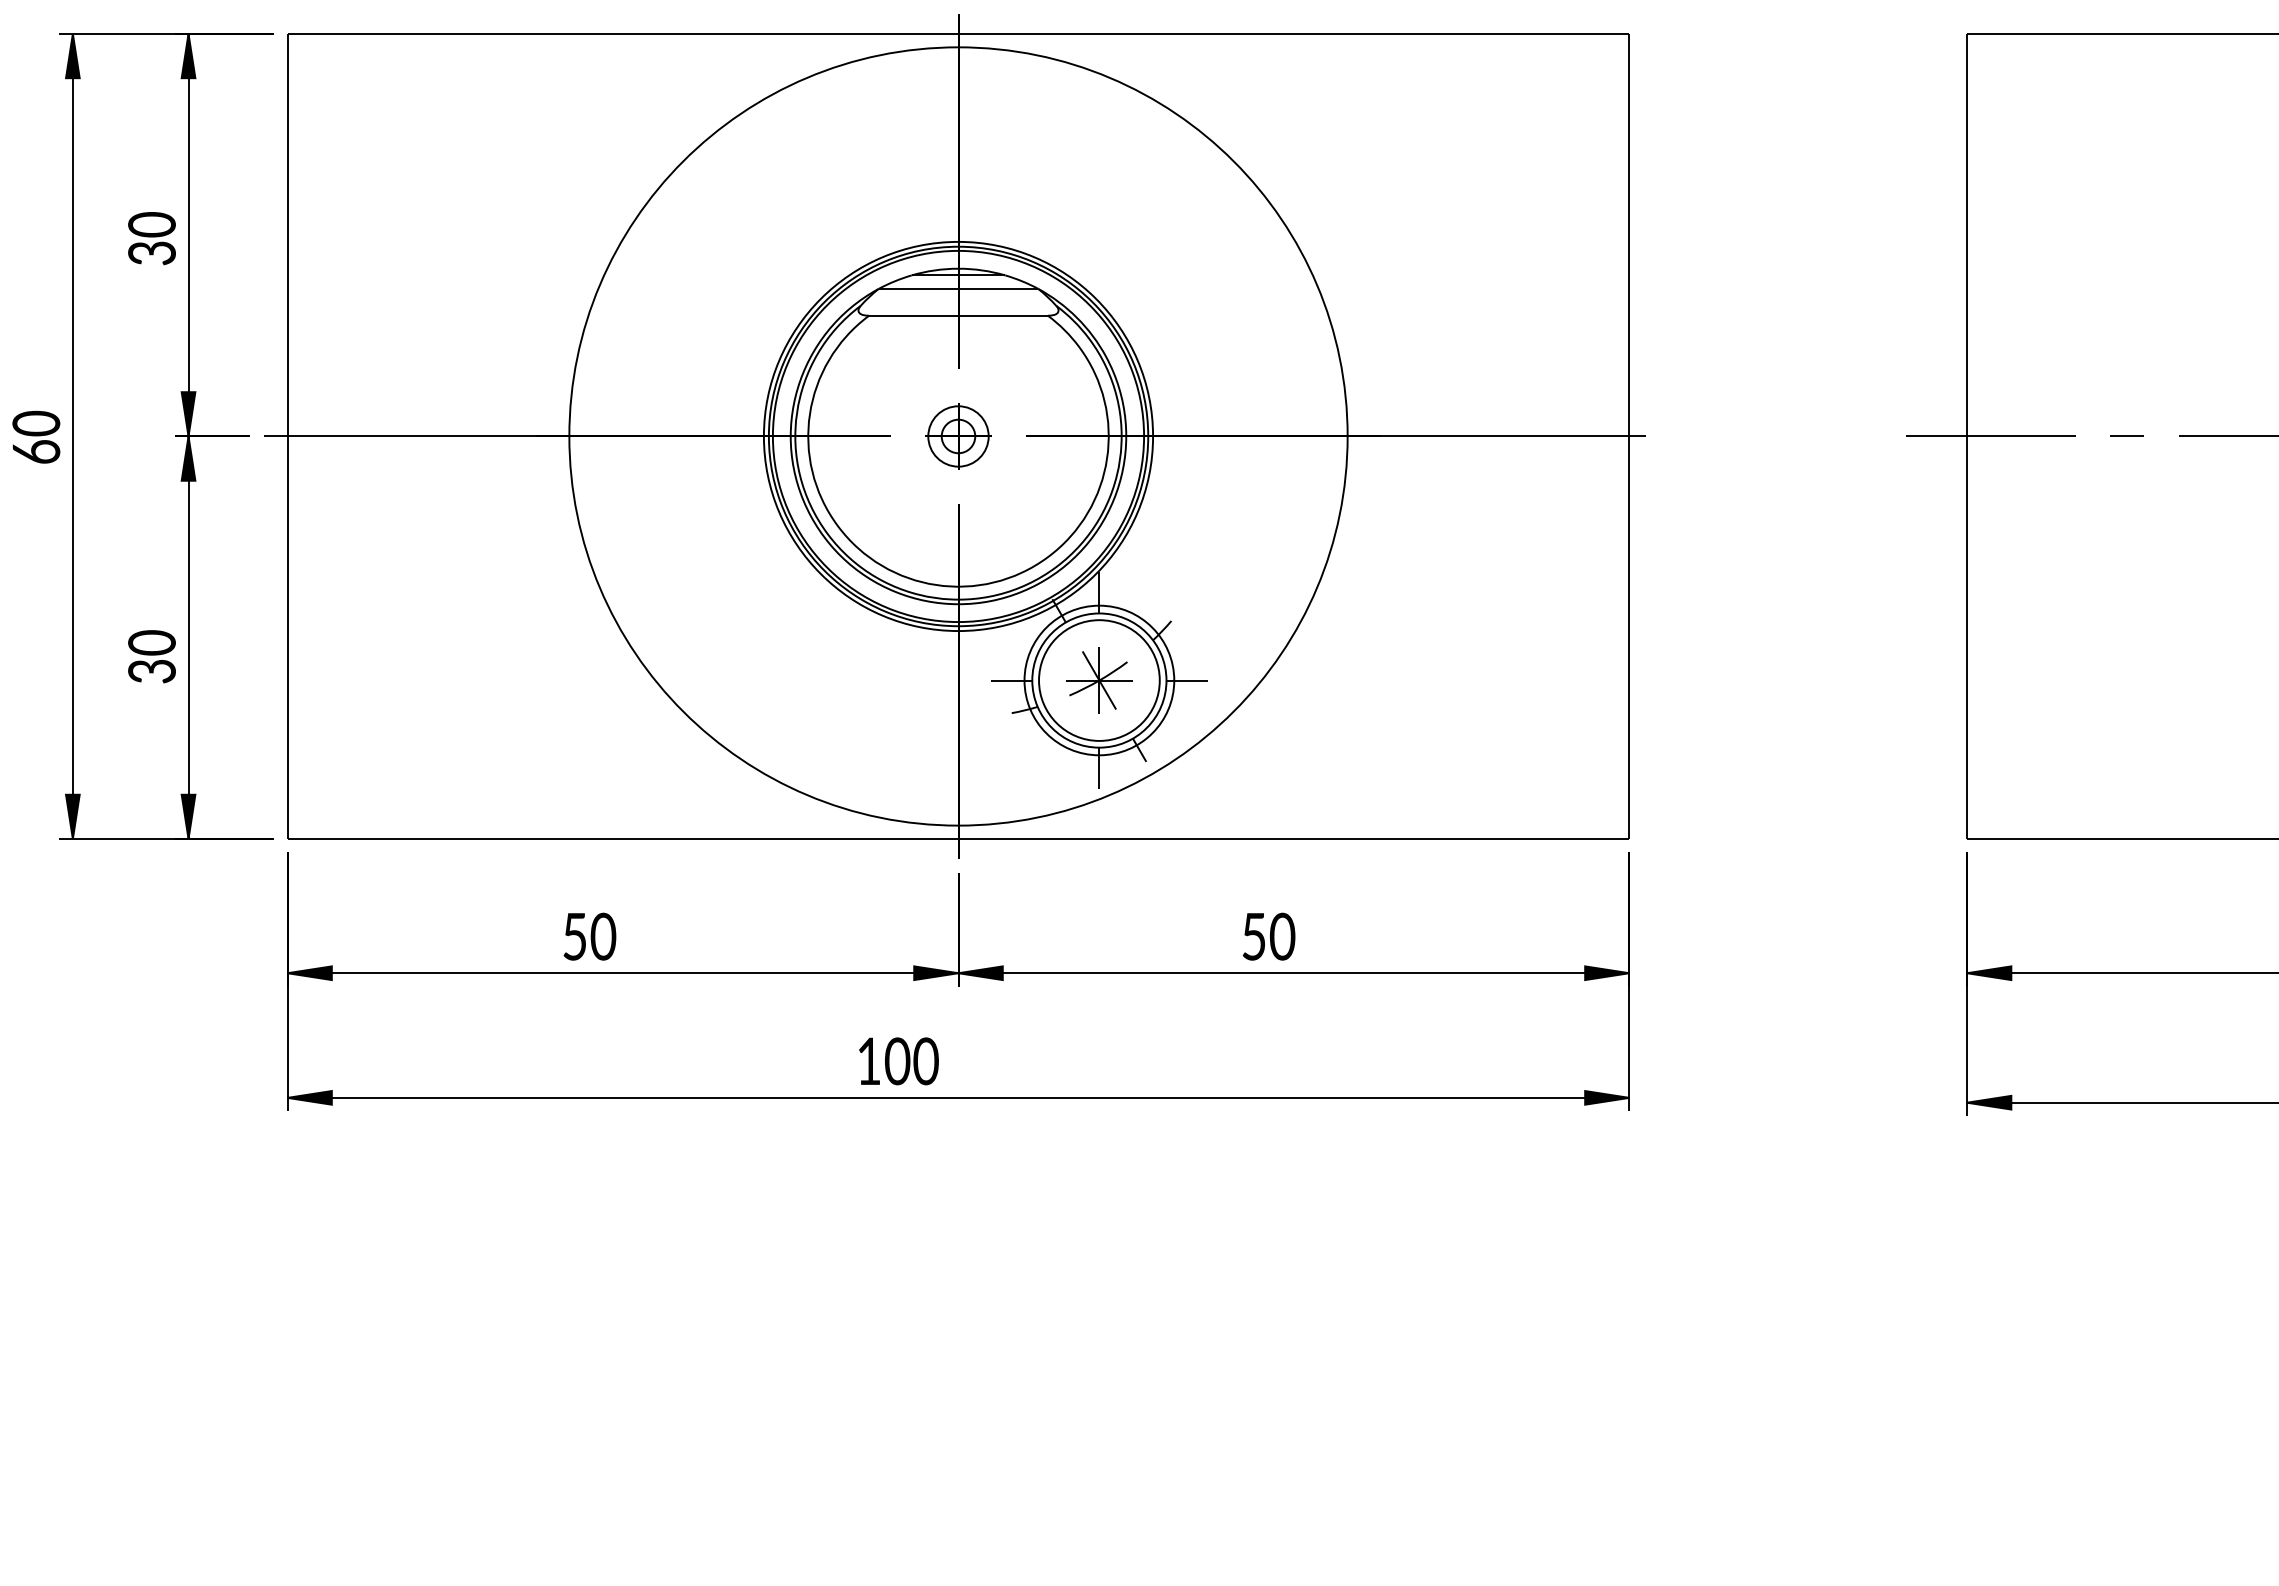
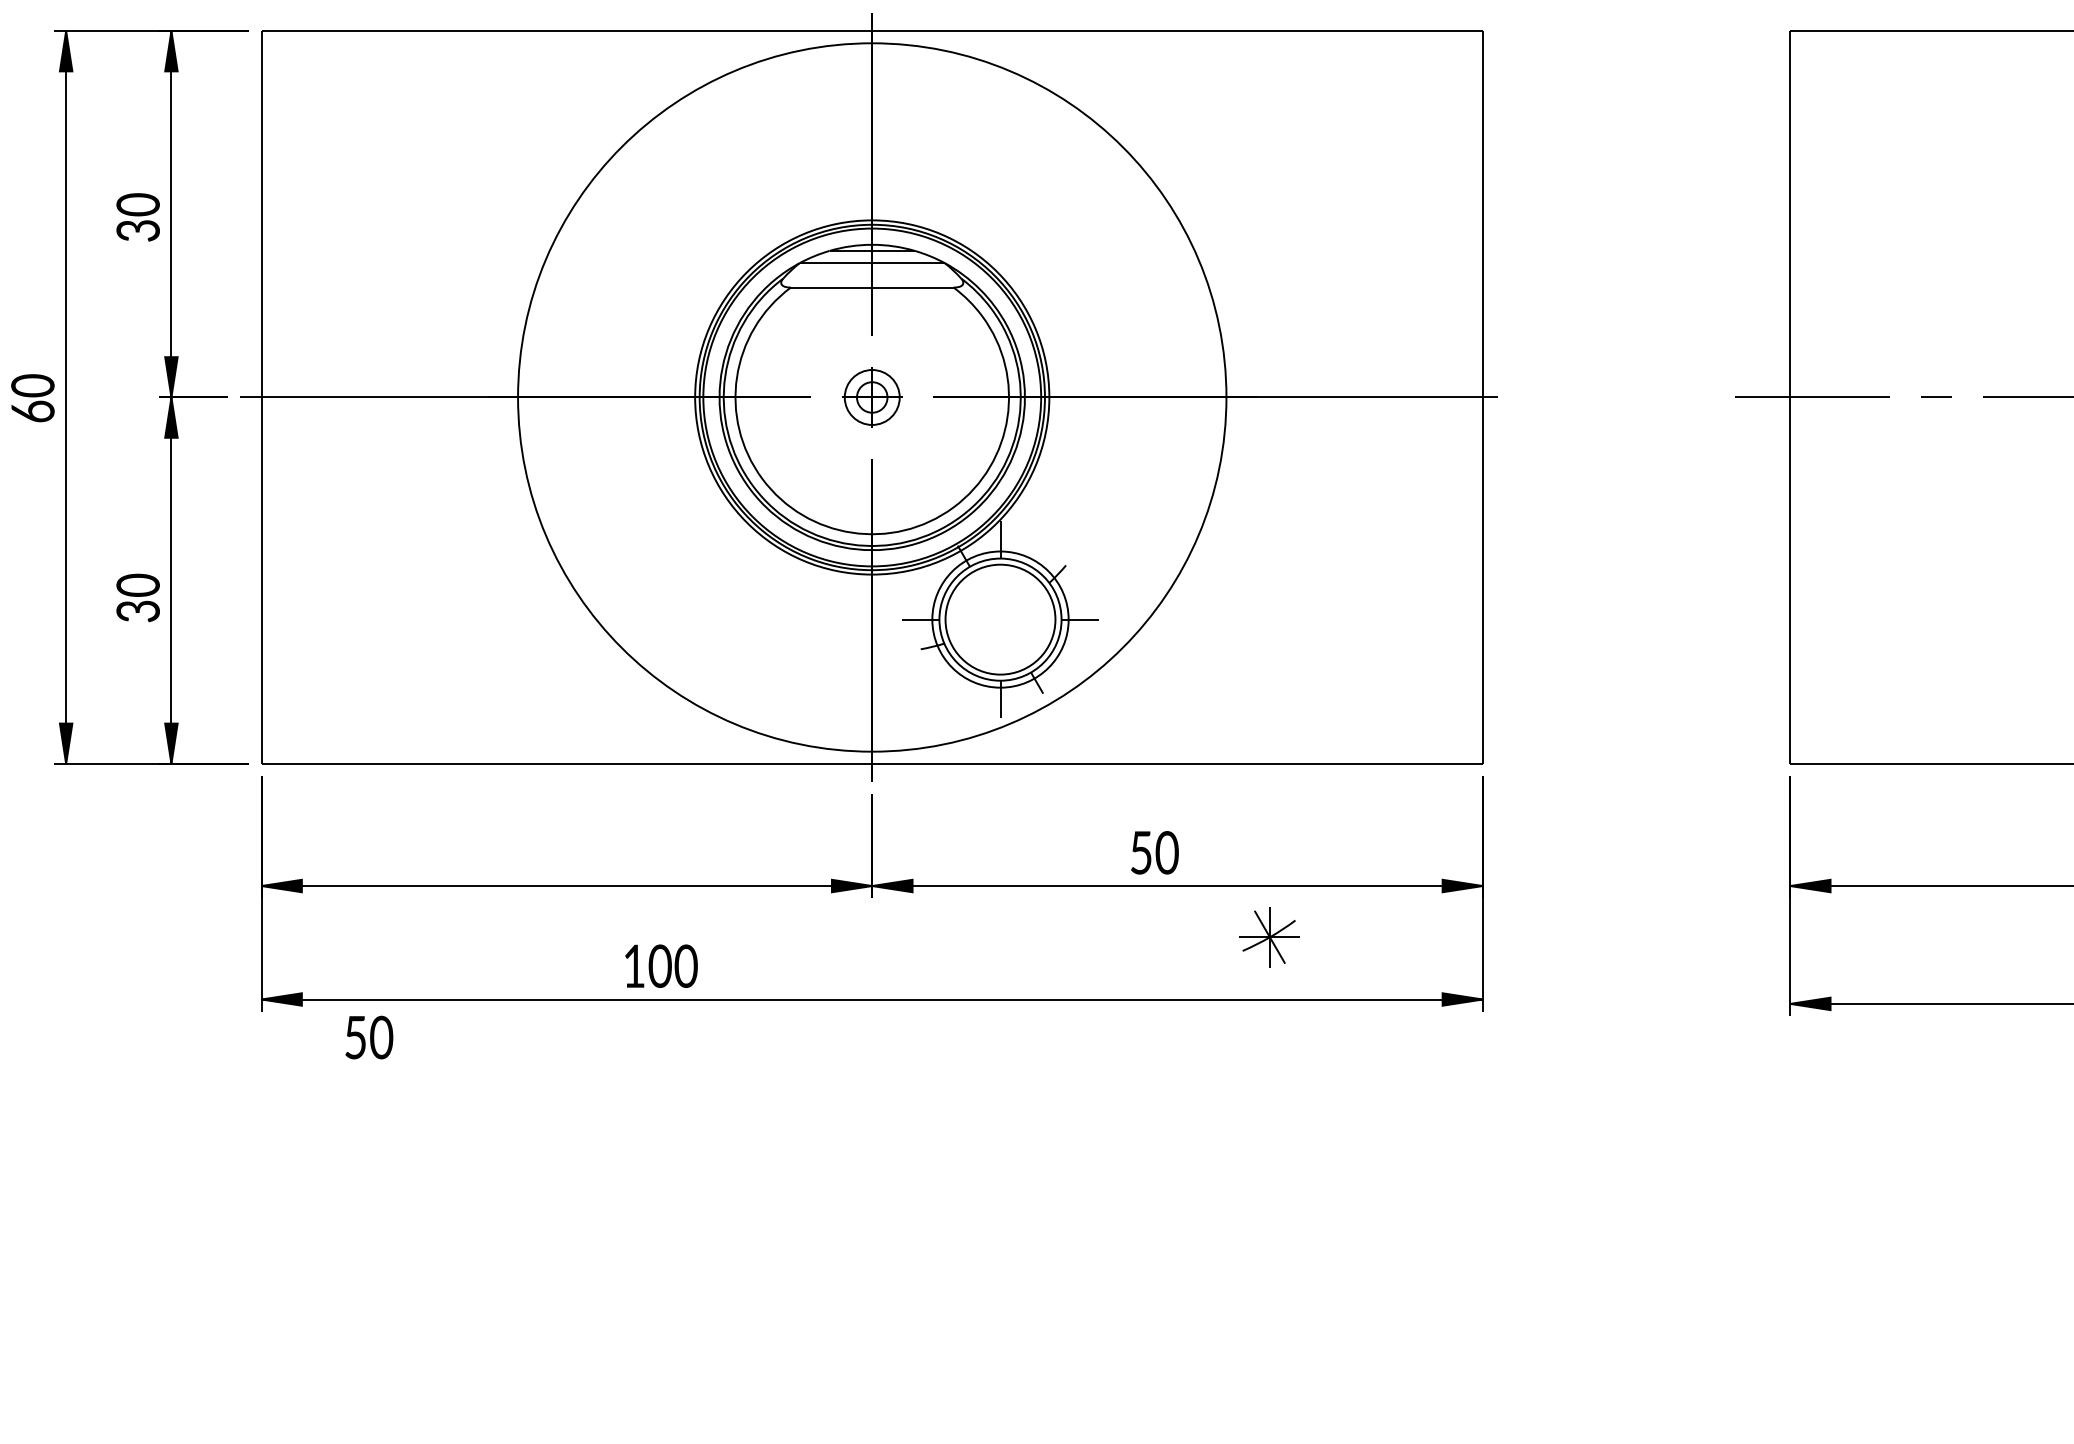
part: (1099, 680) -> (1270, 937), moved
text: (589, 936) -> (368, 1037), moved
text: (898, 1061) -> (661, 966), moved

